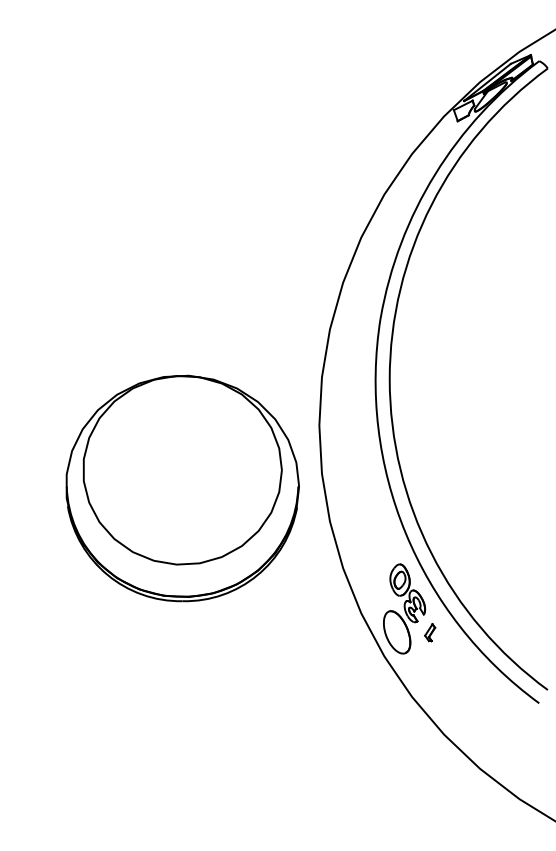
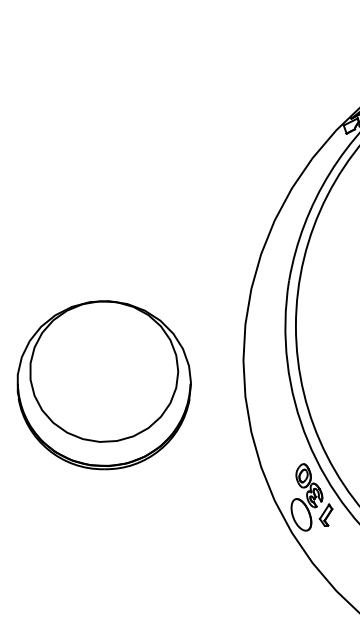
part: (182, 488) -> (104, 385), moved
part: (429, 632) -> (325, 514), size x1.67

